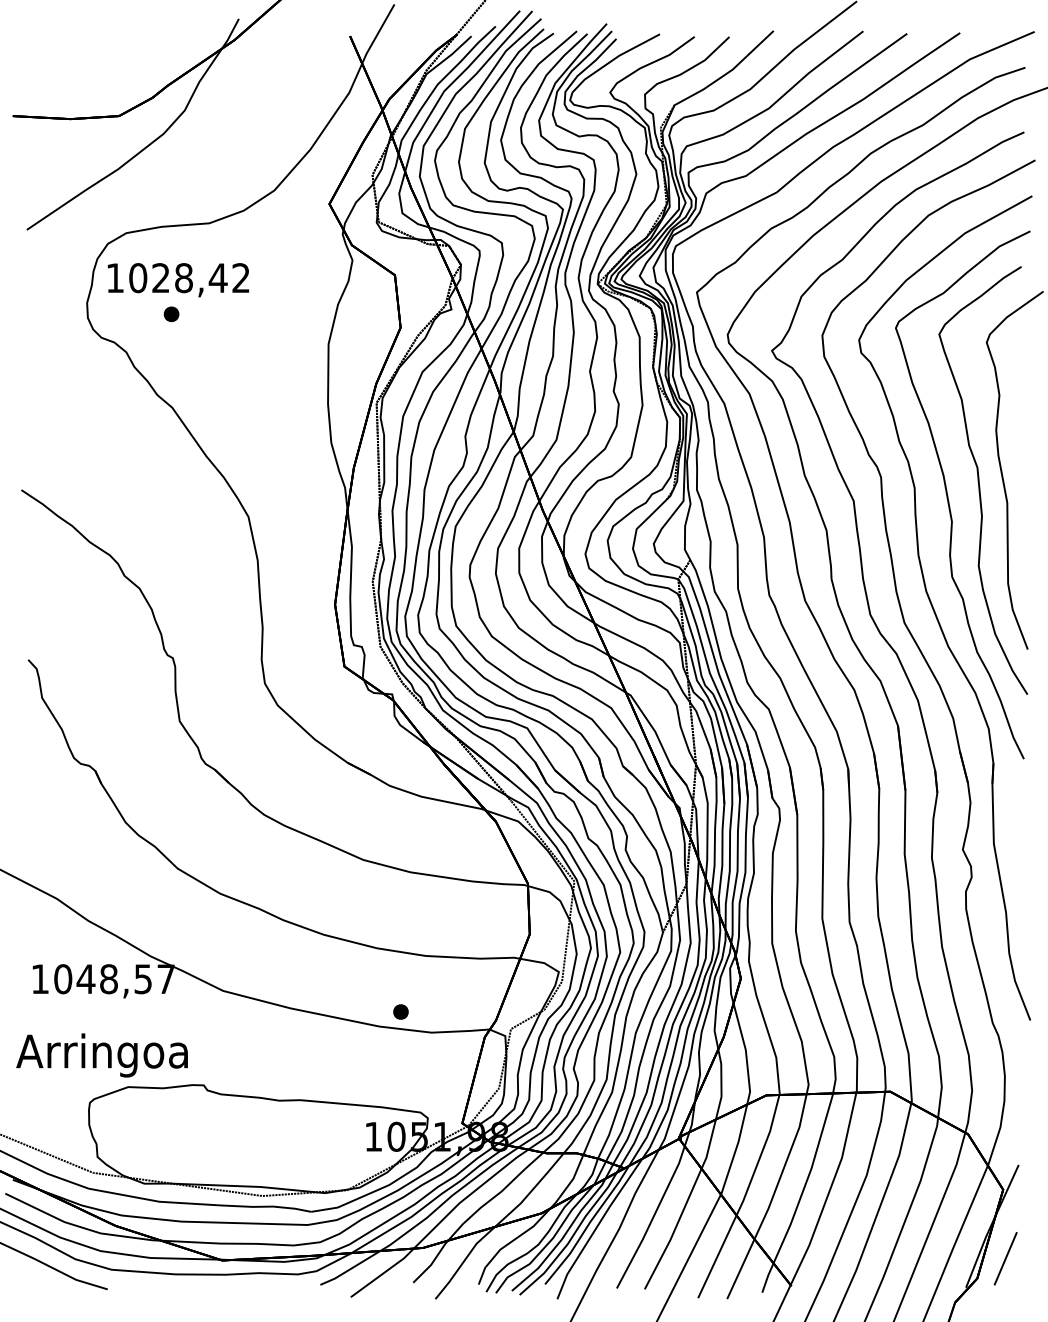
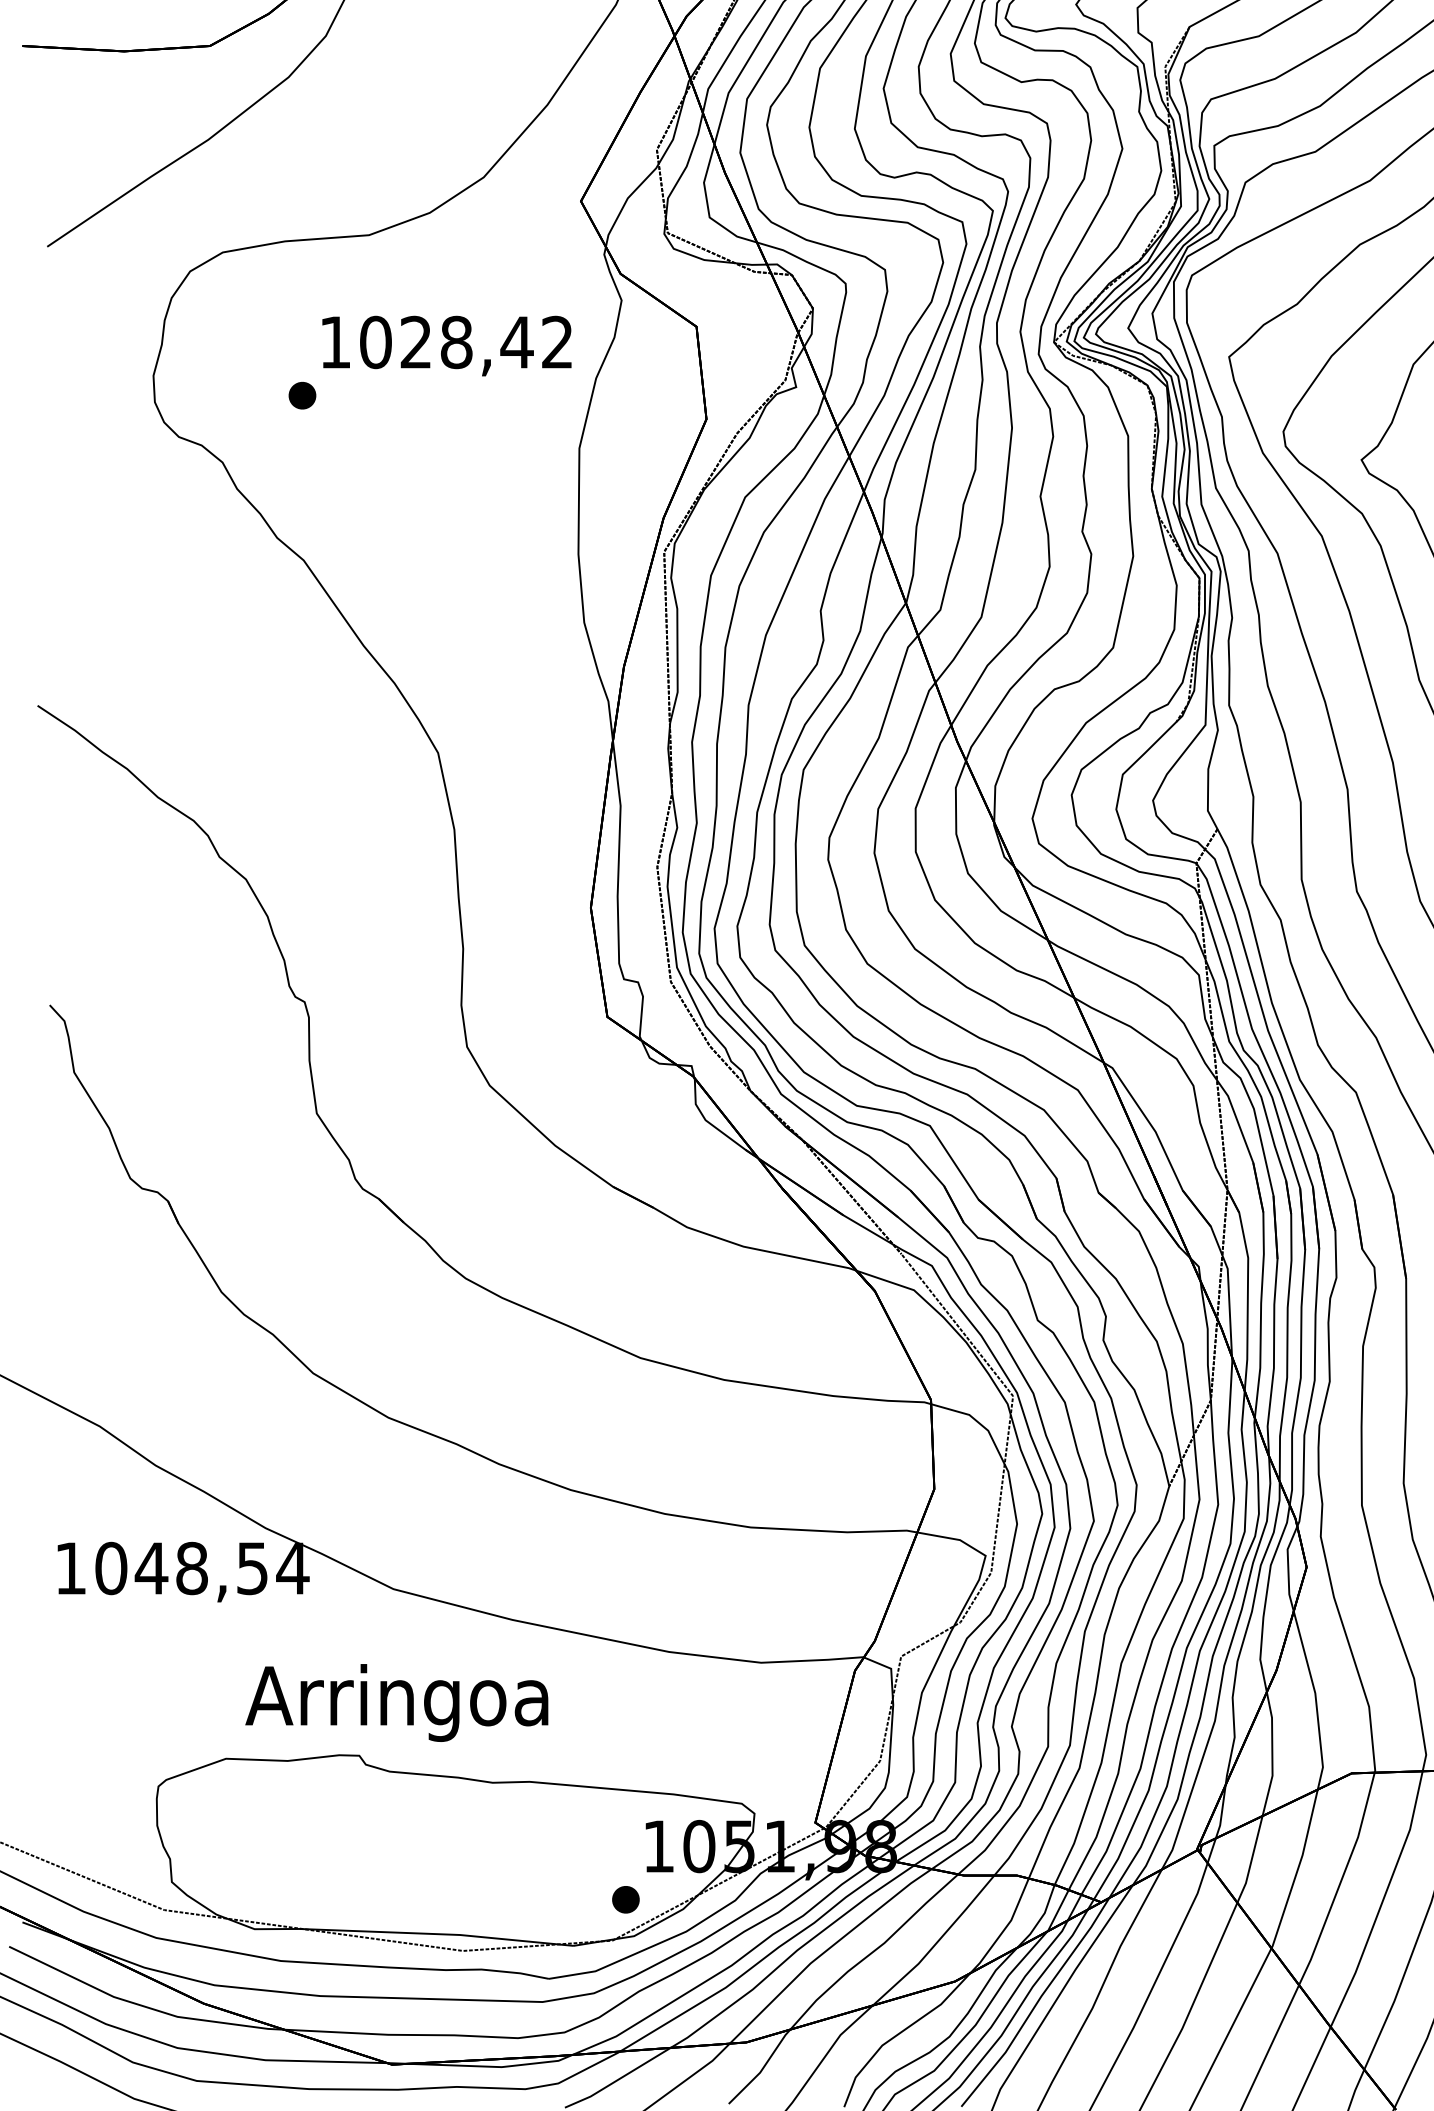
text: (178, 280) -> (446, 346), moved
text: (165, 978) -> (291, 1567), 1048,57 -> 1048,54
part: (400, 1011) -> (625, 1898), moved
text: (101, 1055) -> (395, 1703), moved

